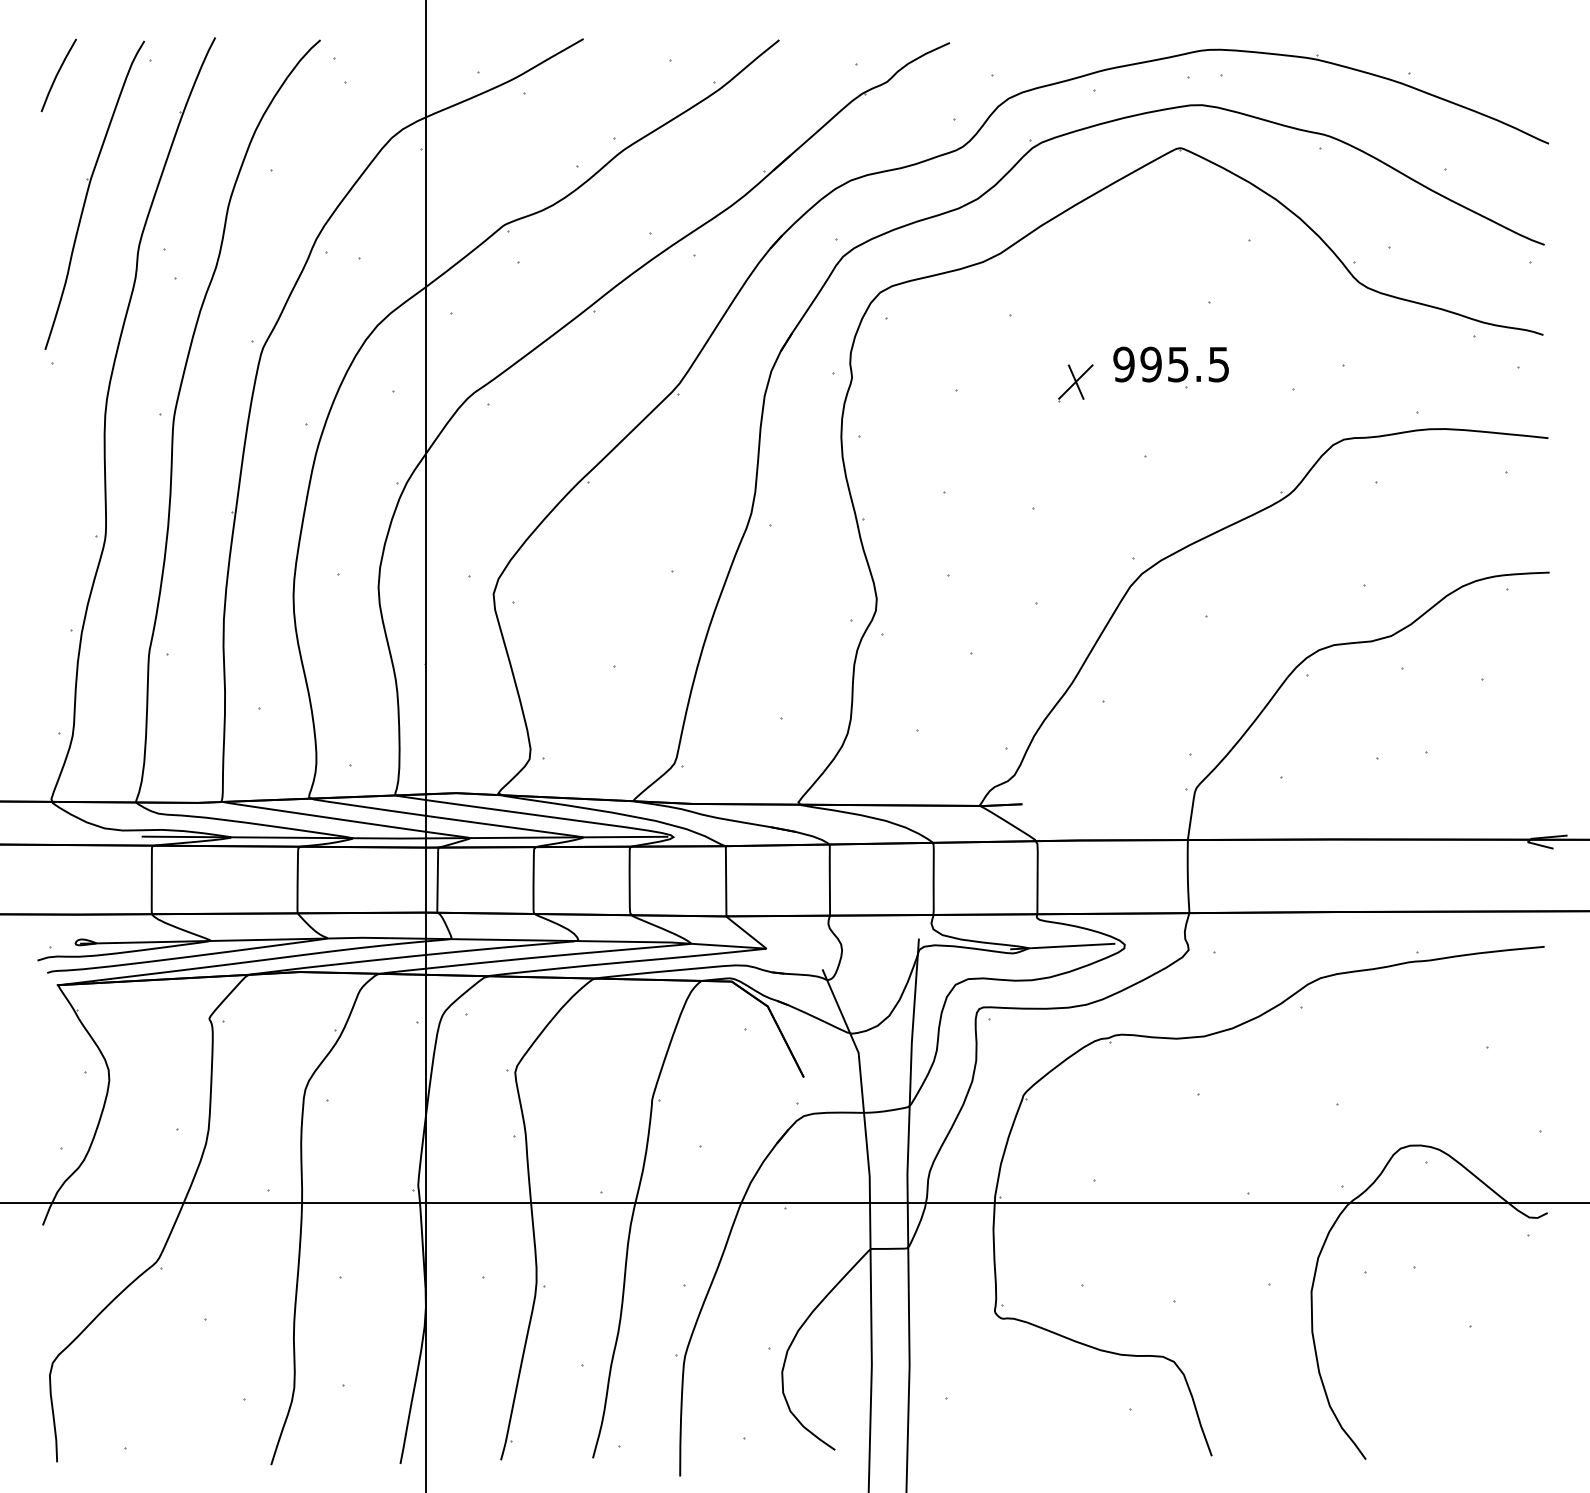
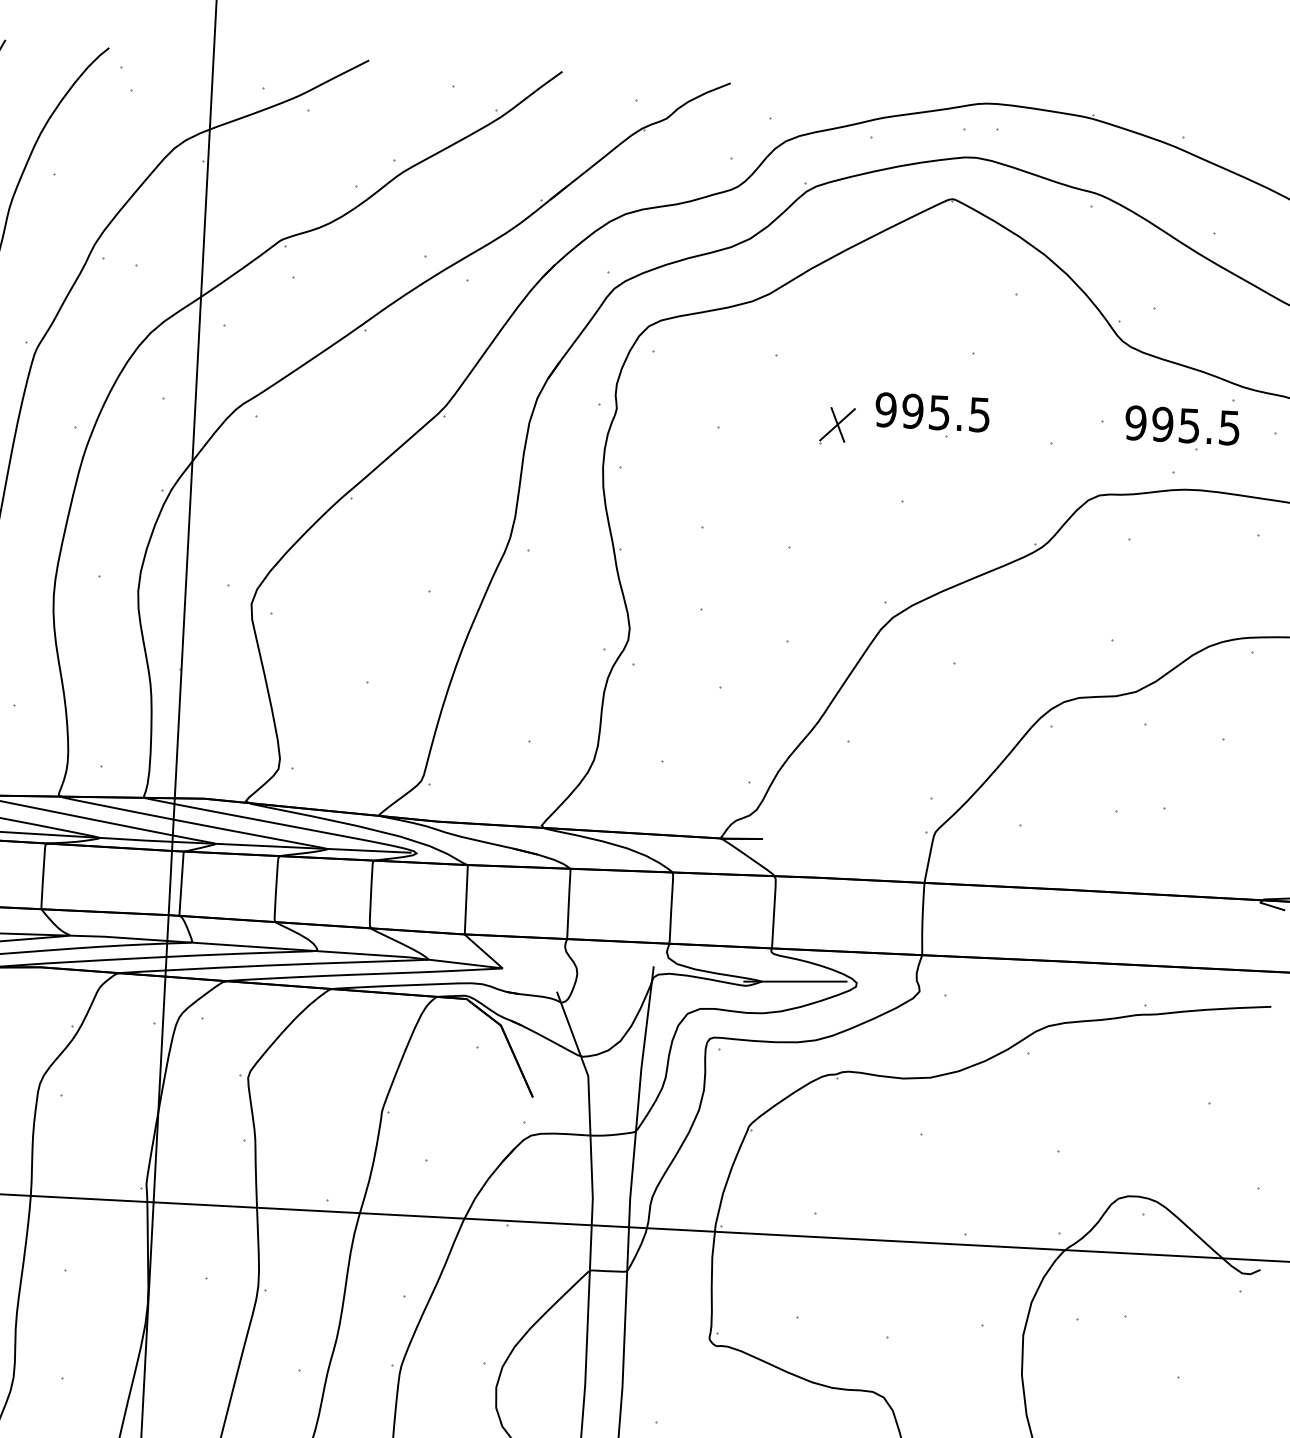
part: (1423, 367) -> (1181, 428), added

